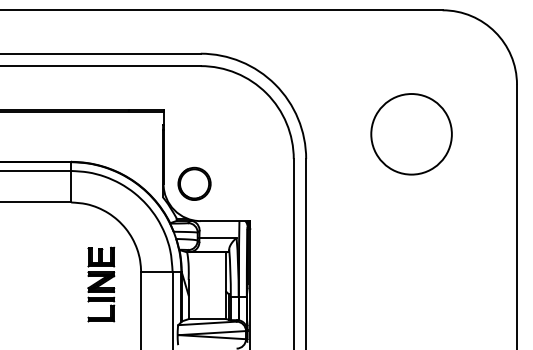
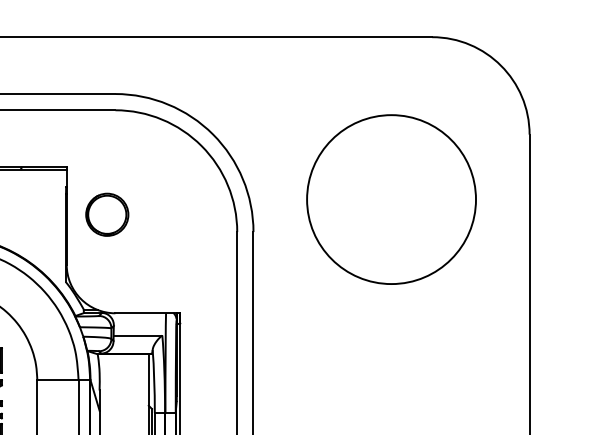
circle: (411, 134) -> (391, 199), size x1.6
part: (194, 183) -> (107, 214), moved

